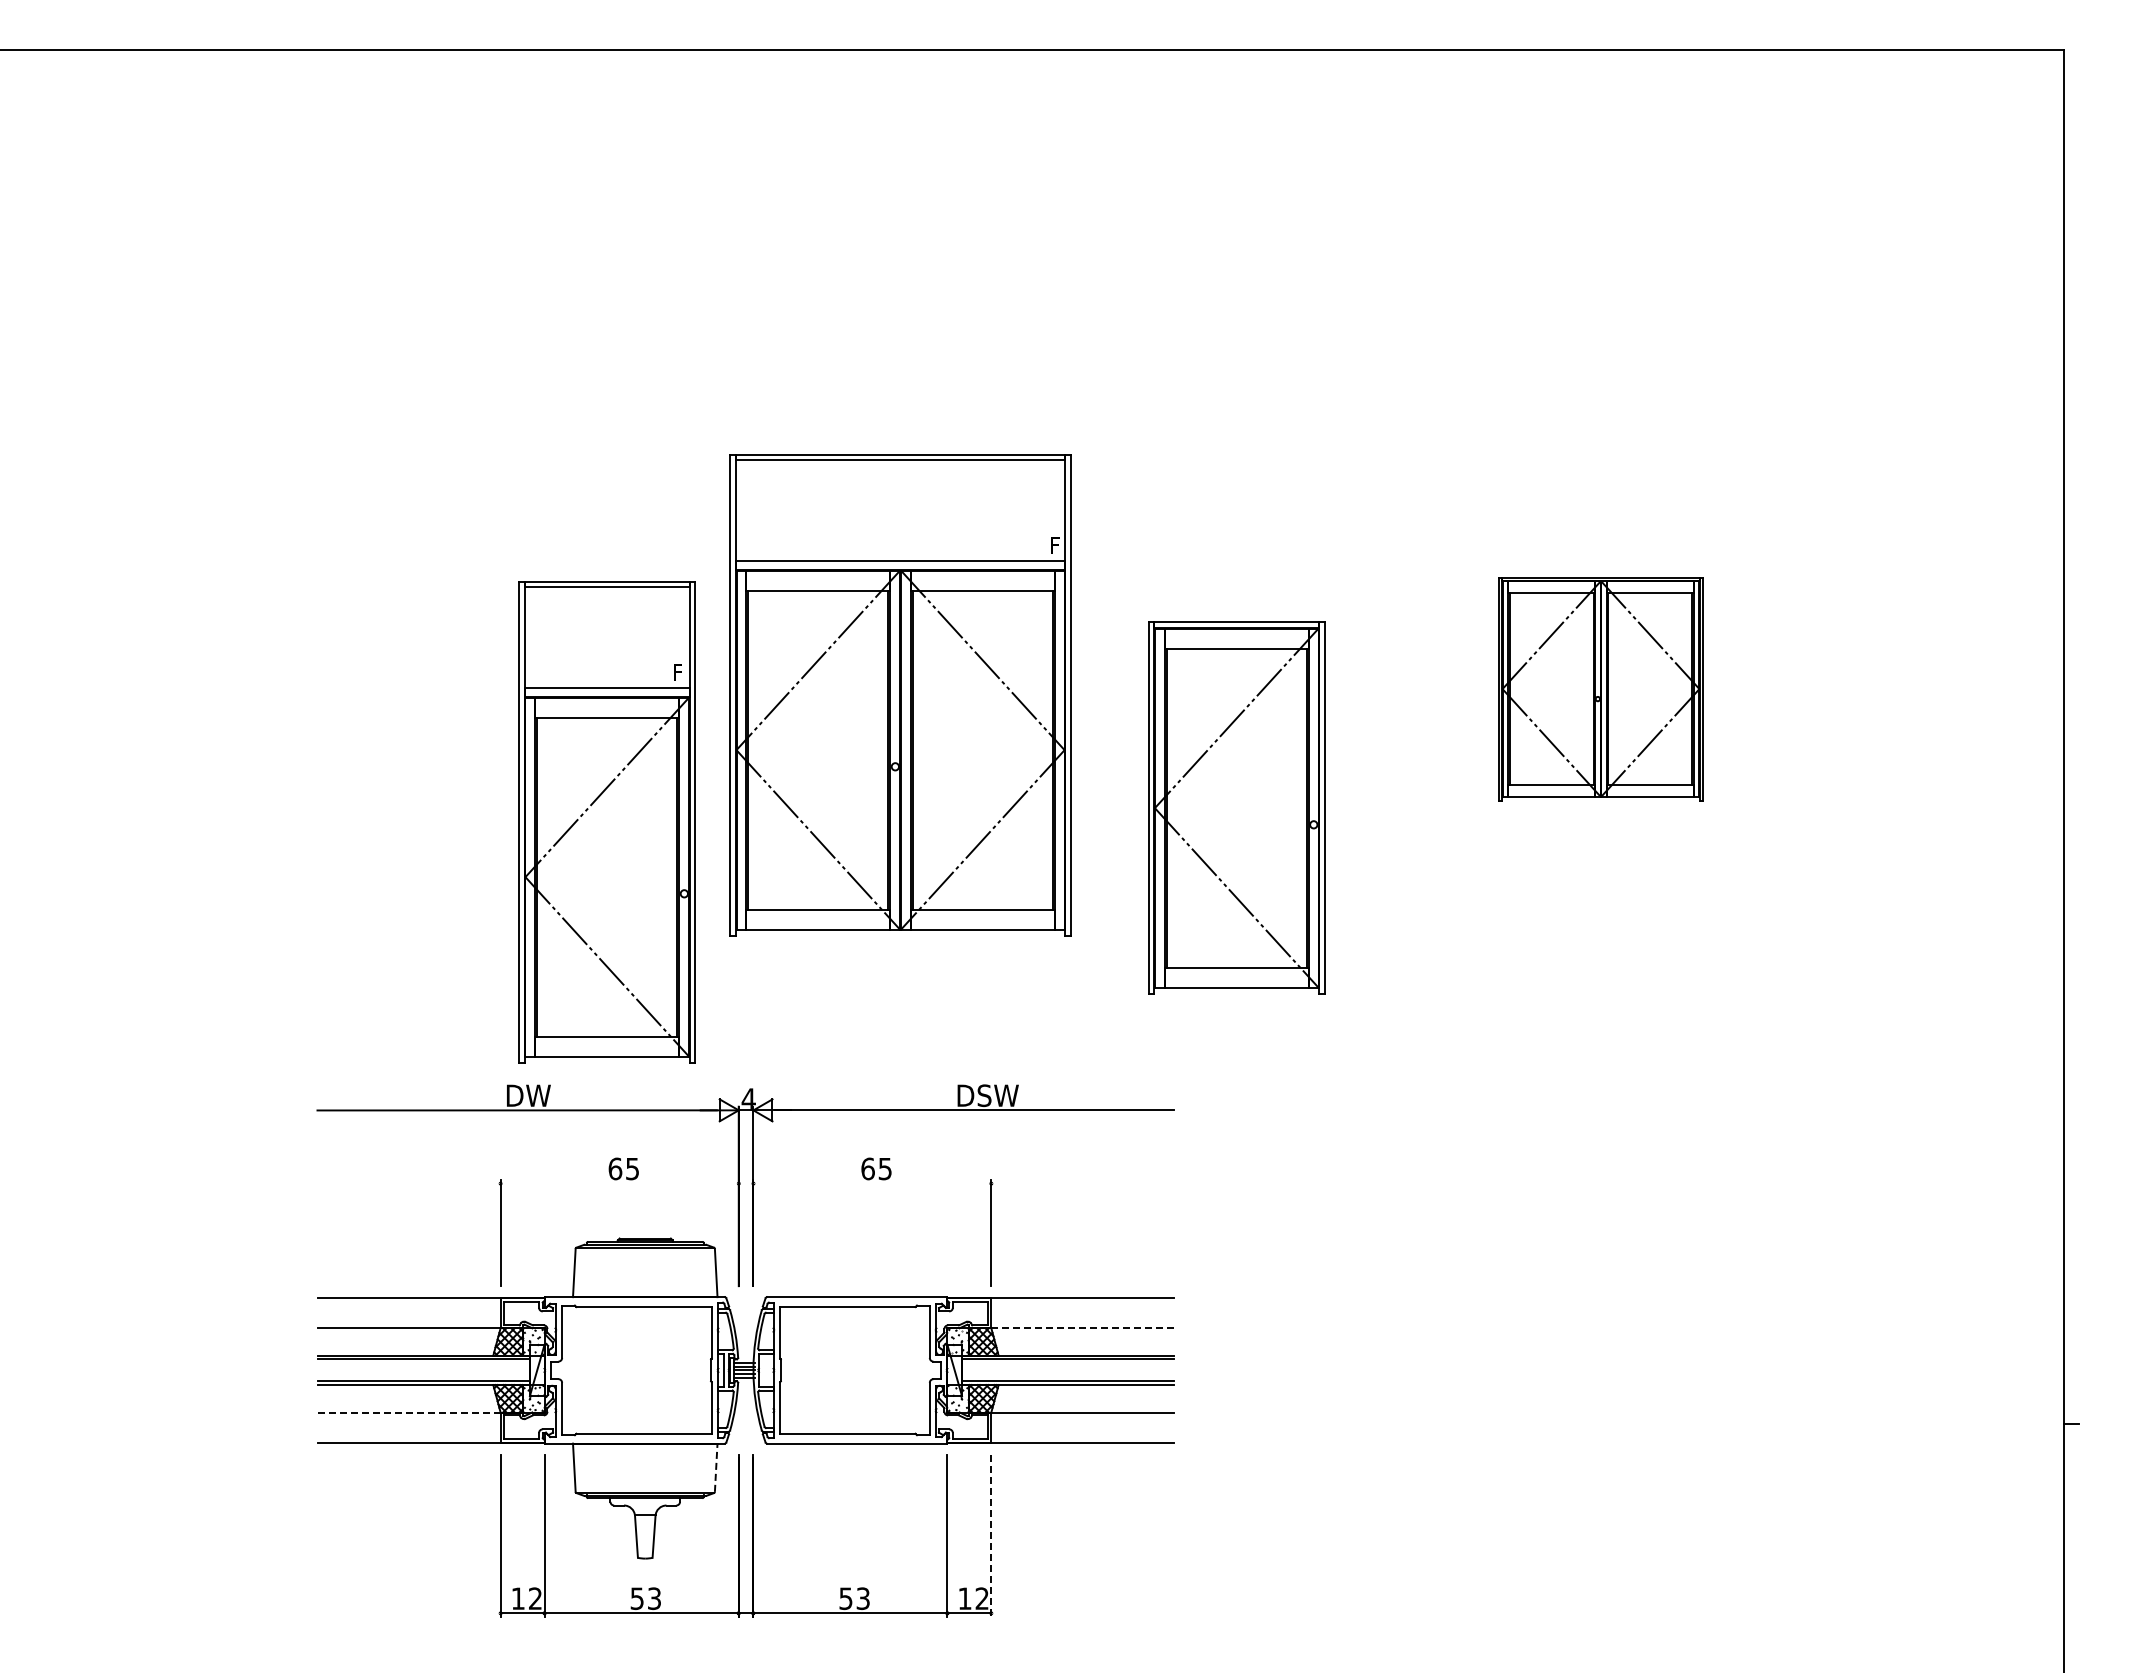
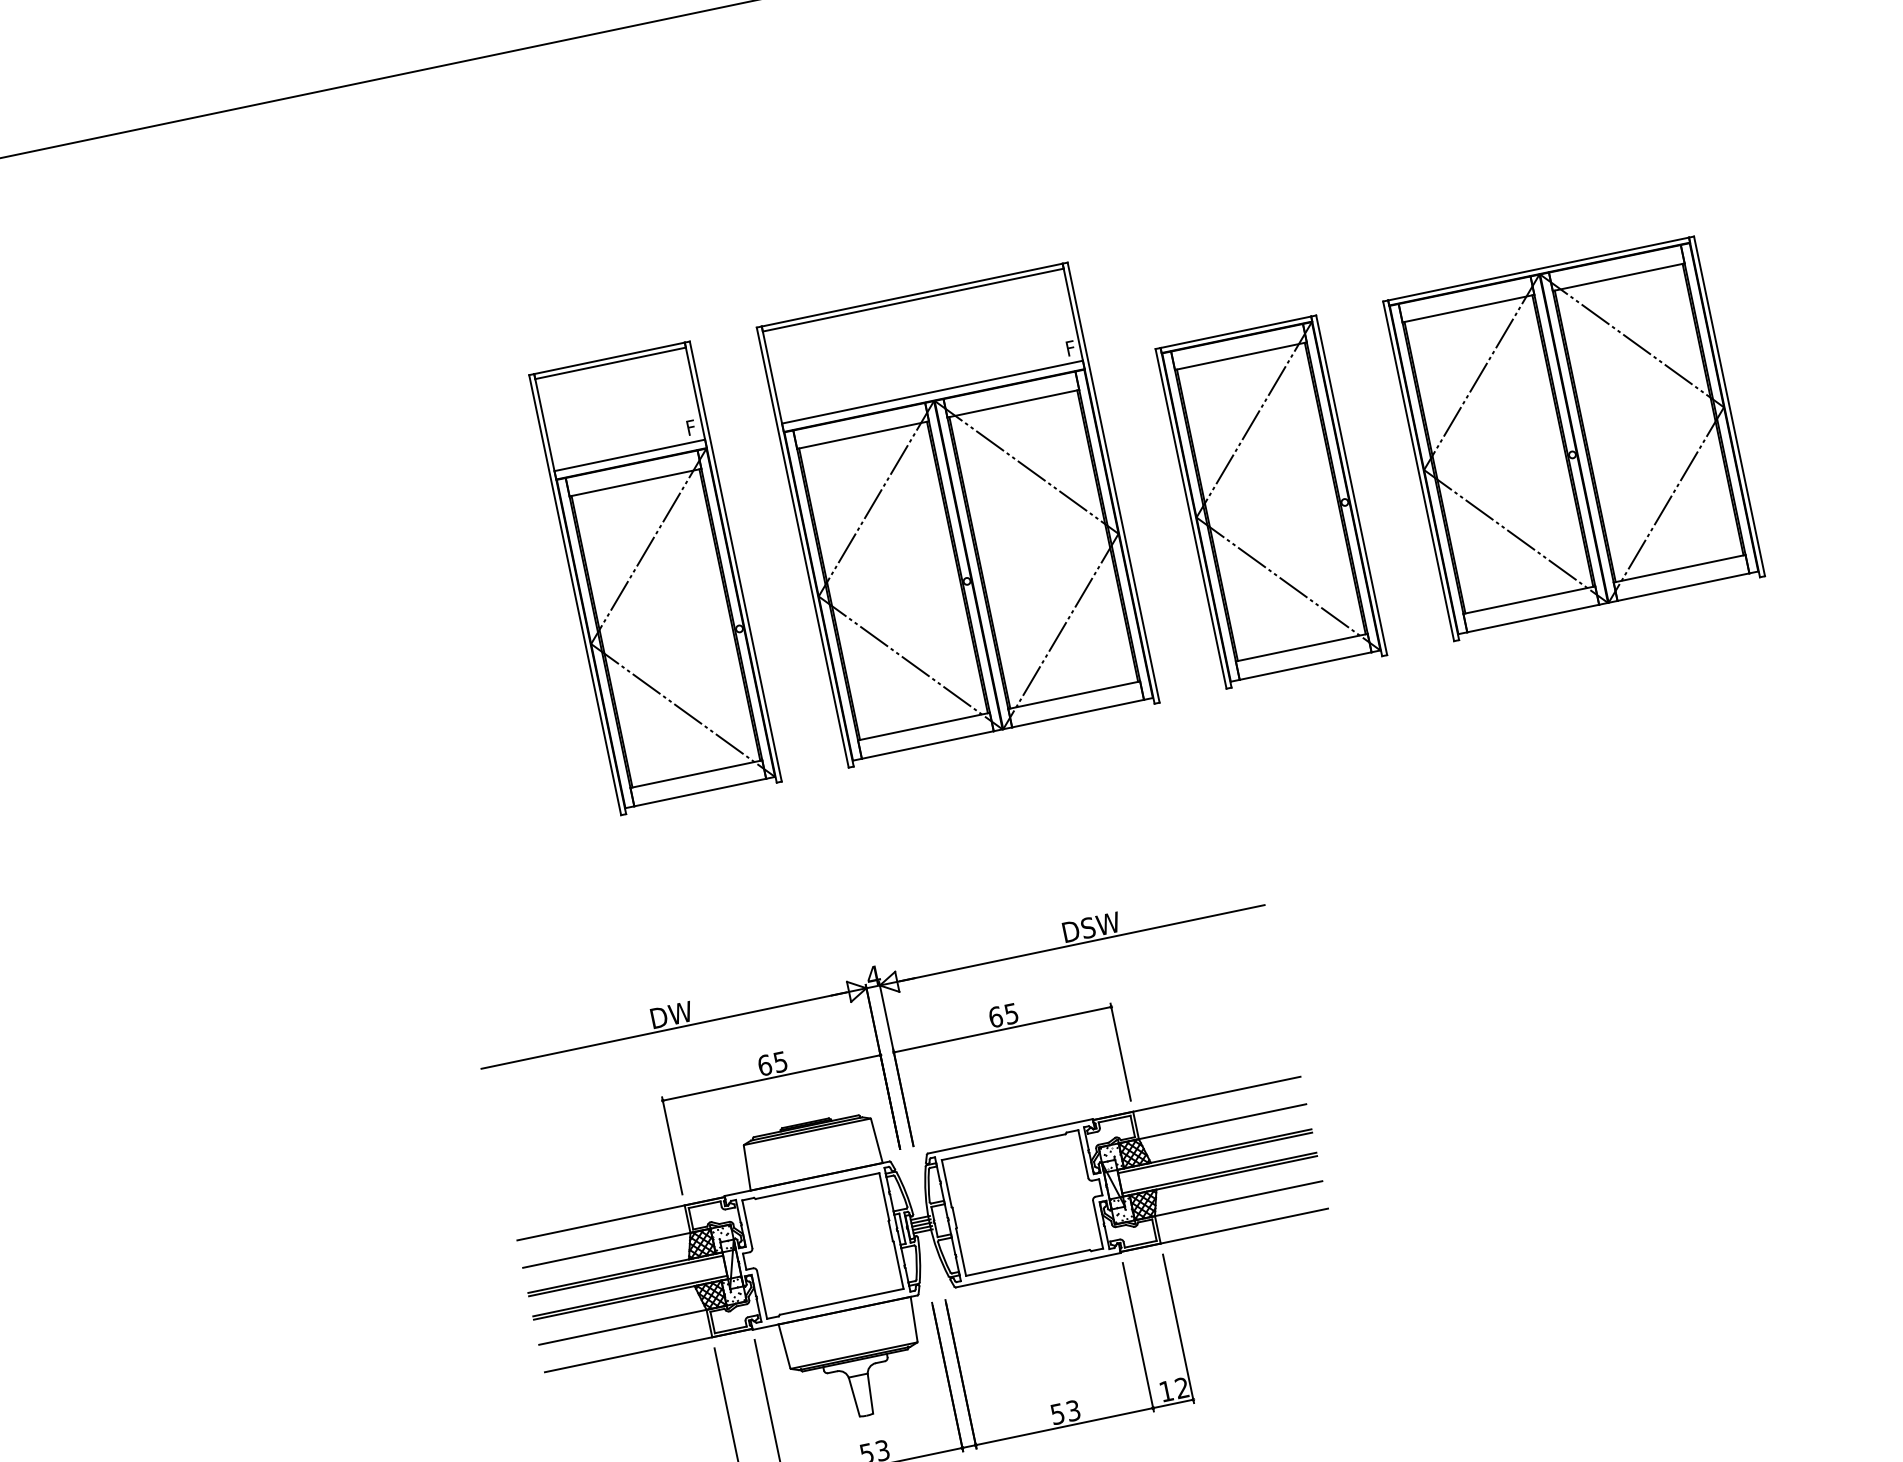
part: (1600, 688) -> (1573, 438), size x1.67
part: (900, 695) -> (958, 515), moved
part: (1236, 807) -> (1270, 501), moved
part: (606, 822) -> (654, 578), moved
line: (619, 1183) -> (771, 1077), added
line: (872, 1183) -> (1002, 1029), added
line: (1082, 1328) -> (1222, 1121), dashed -> solid
line: (409, 1412) -> (623, 1327), dashed -> solid
line: (716, 1467) -> (914, 1318), dashed -> solid
line: (991, 1536) -> (1178, 1329), dashed -> solid

